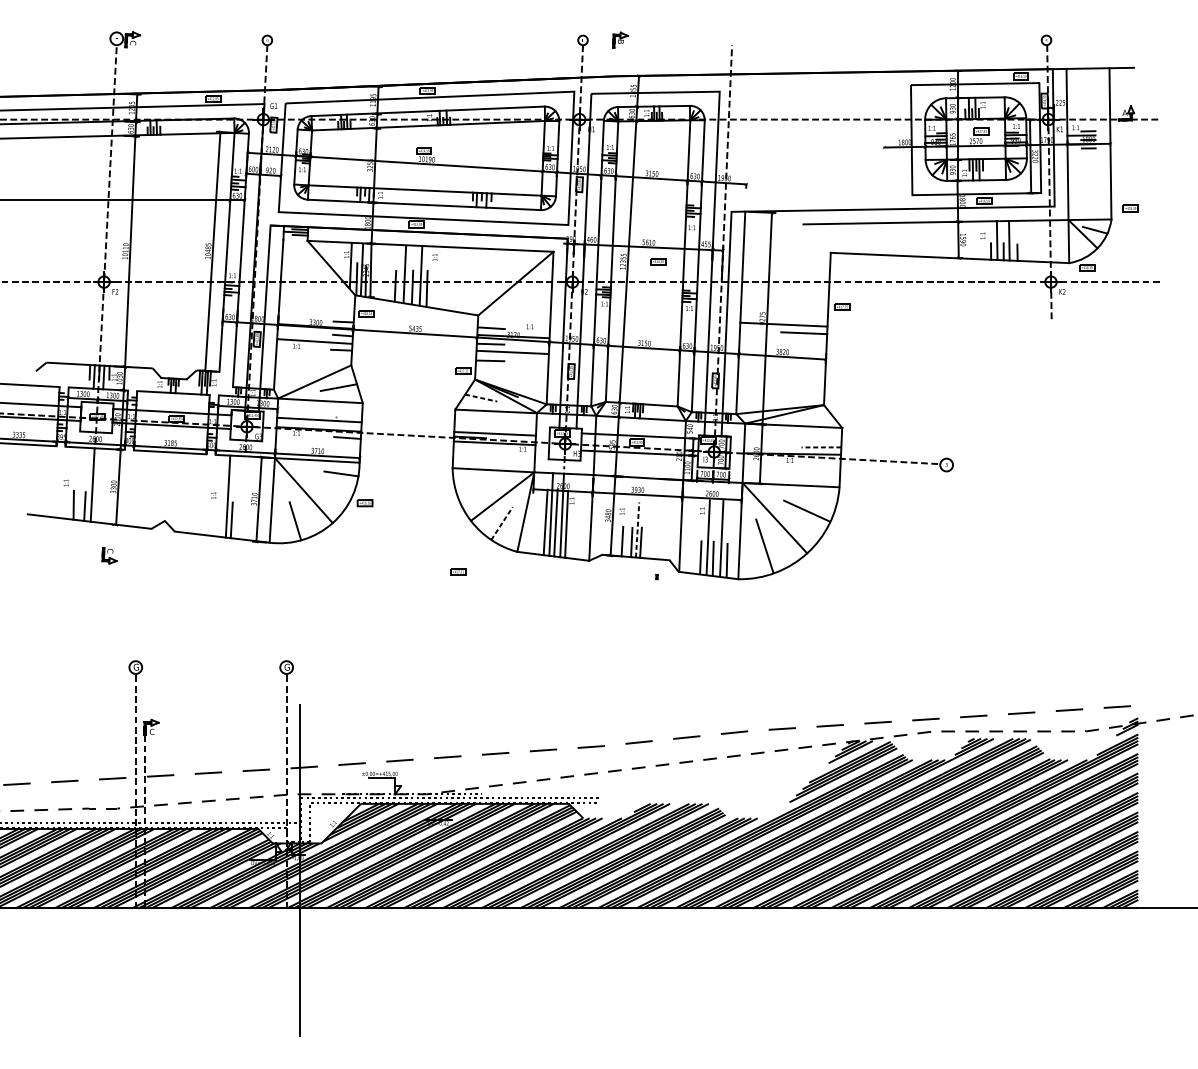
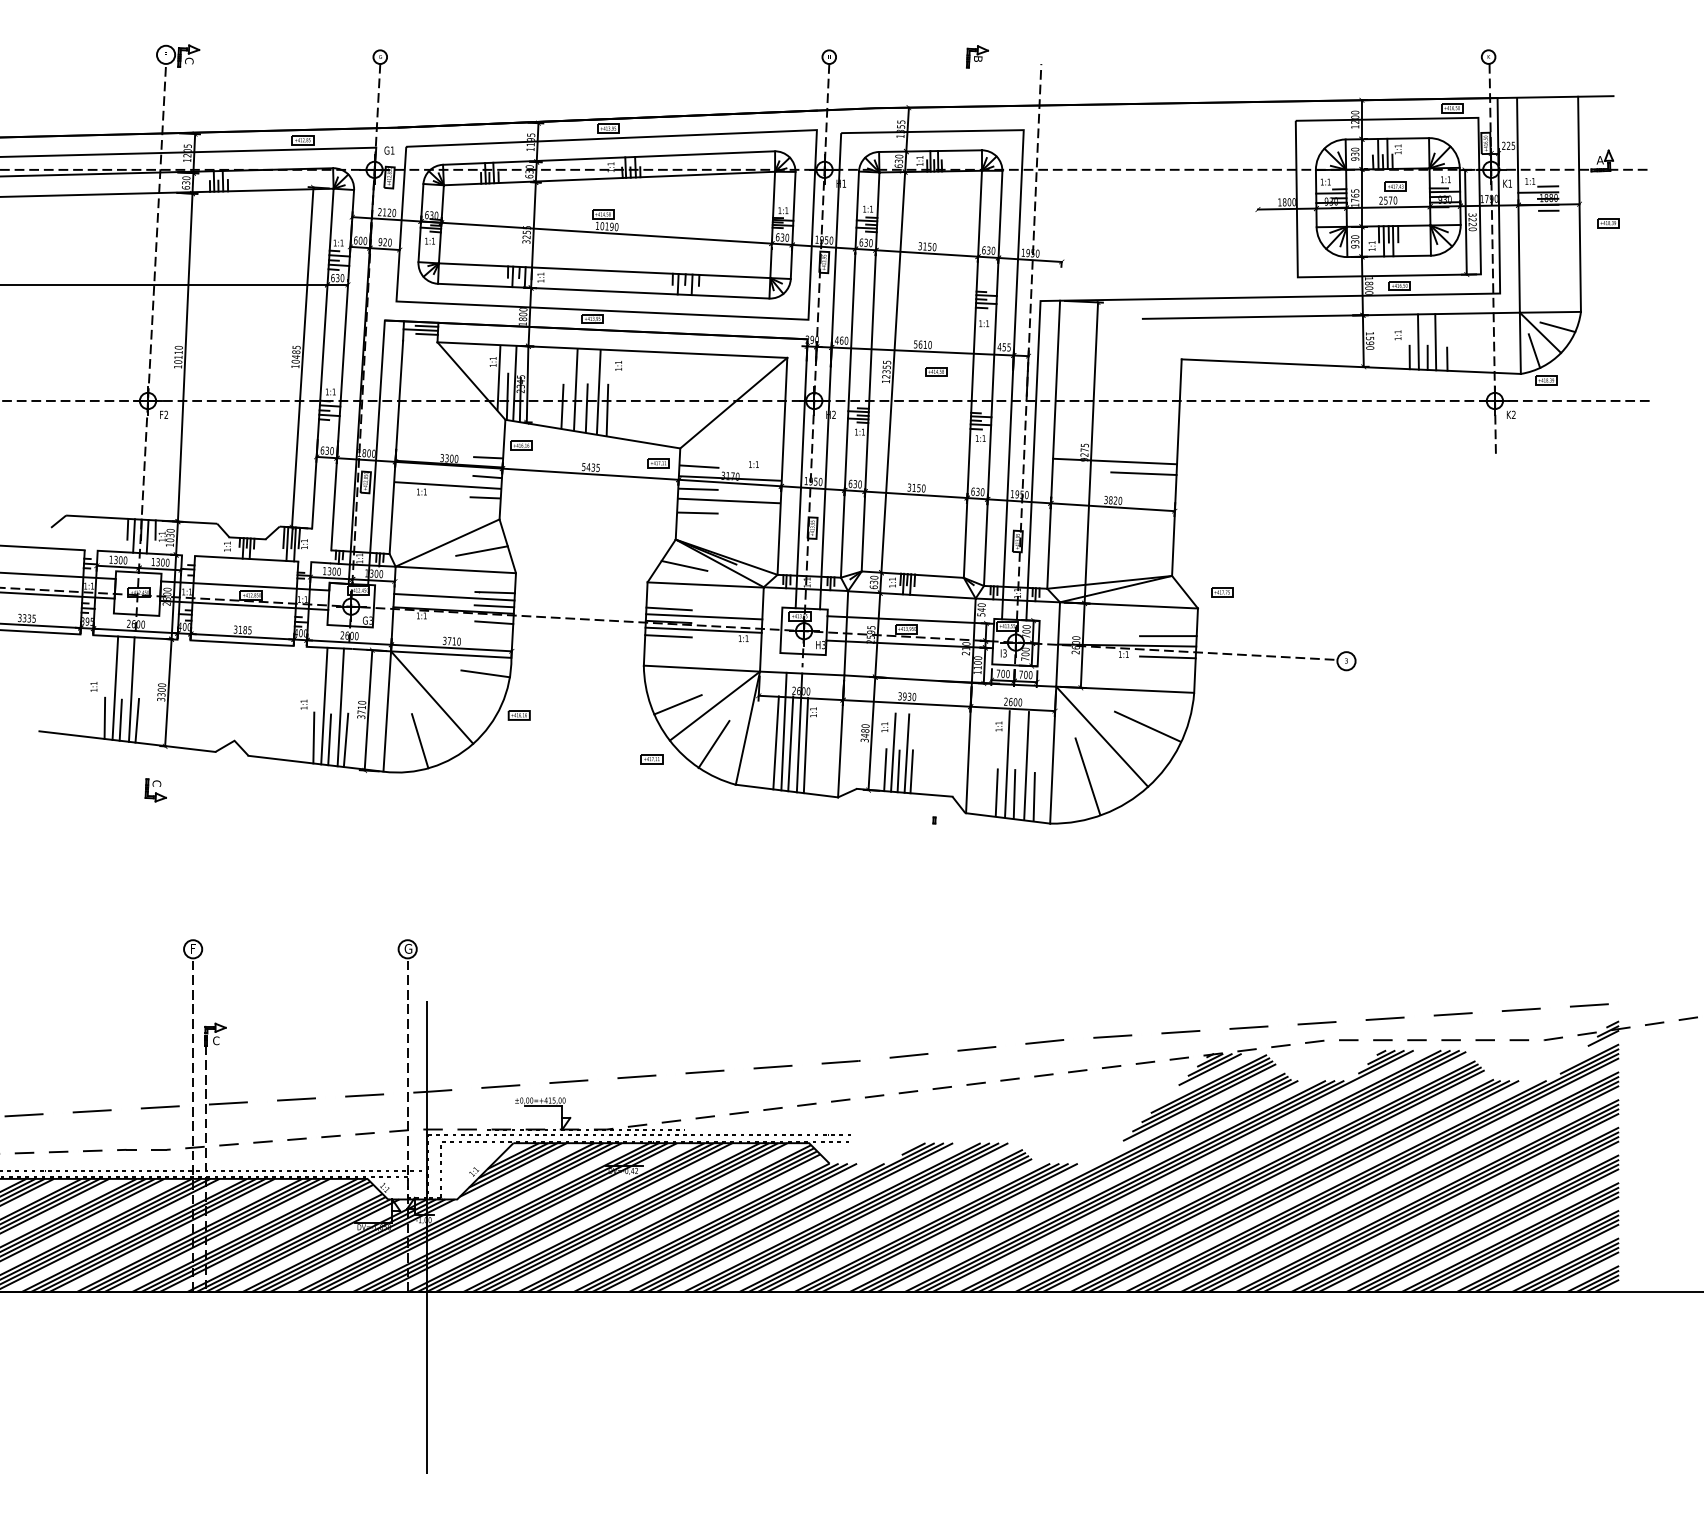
part: (620, 39) -> (977, 56), moved
part: (1130, 208) -> (1608, 223), moved
line: (1078, 246) -> (1534, 350), added
part: (842, 307) -> (1222, 592), moved
part: (462, 371) -> (658, 463), moved
line: (481, 398) -> (684, 566), dashed -> solid
line: (347, 416) -> (494, 592), added
line: (347, 426) -> (494, 606), added
line: (469, 427) -> (668, 608), added
line: (469, 447) -> (668, 636), added
line: (820, 447) -> (1167, 636), dashed -> solid
line: (820, 462) -> (1167, 657), added
line: (81, 483) -> (115, 687), added
line: (476, 495) -> (677, 704), added
line: (239, 497) -> (340, 707), added
line: (96, 506) -> (137, 720), added
line: (220, 518) -> (313, 737), added
line: (242, 520) -> (345, 740), added
line: (502, 523) -> (714, 744), dashed -> solid
line: (628, 529) -> (893, 752), added
line: (637, 529) -> (906, 753), dashed -> solid
part: (458, 572) -> (651, 759), moved
text: (136, 667) -> (193, 948), G -> F

